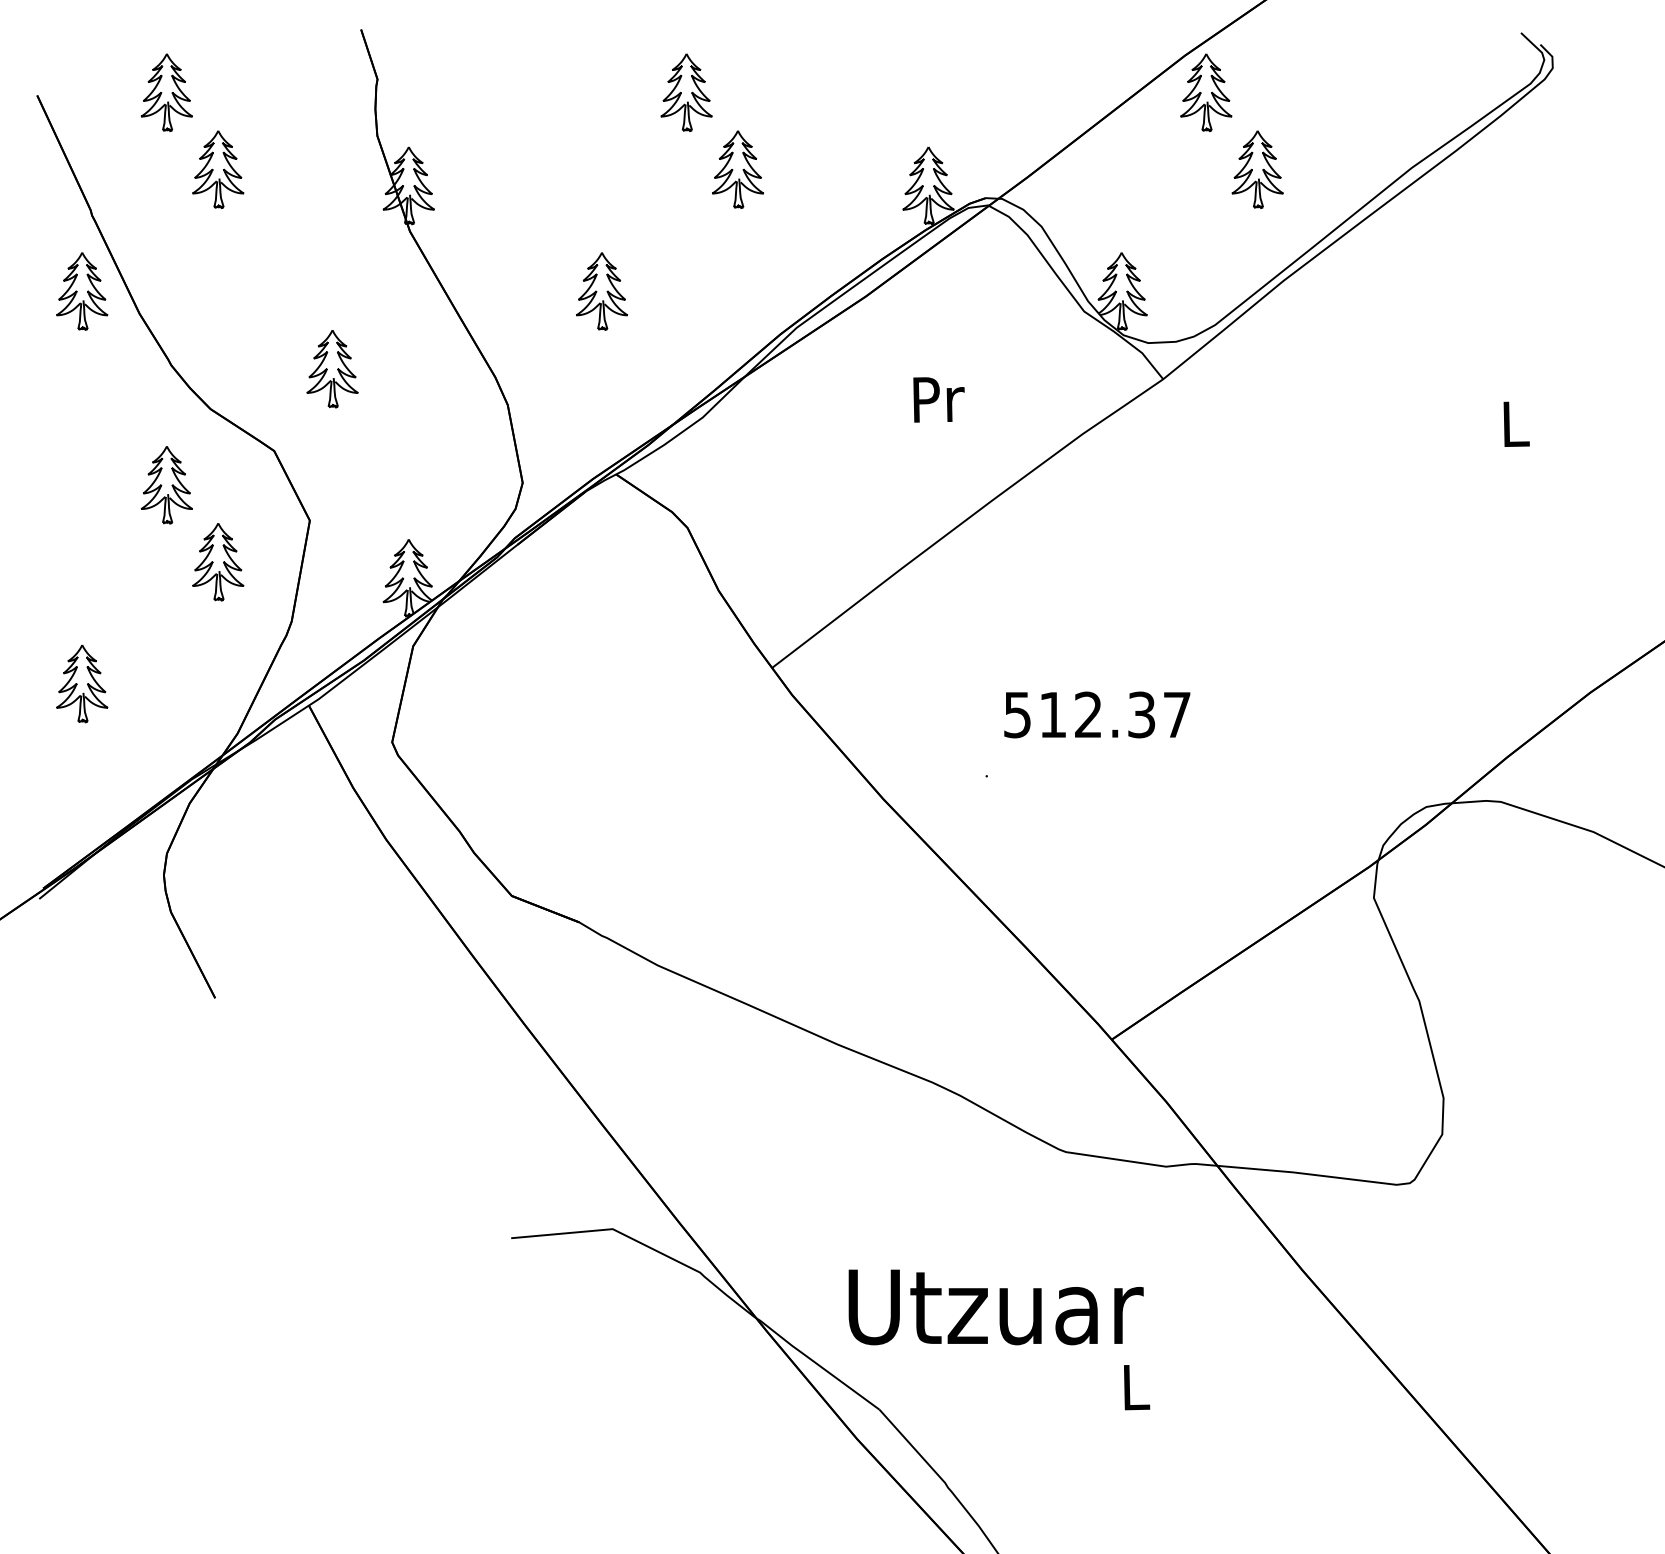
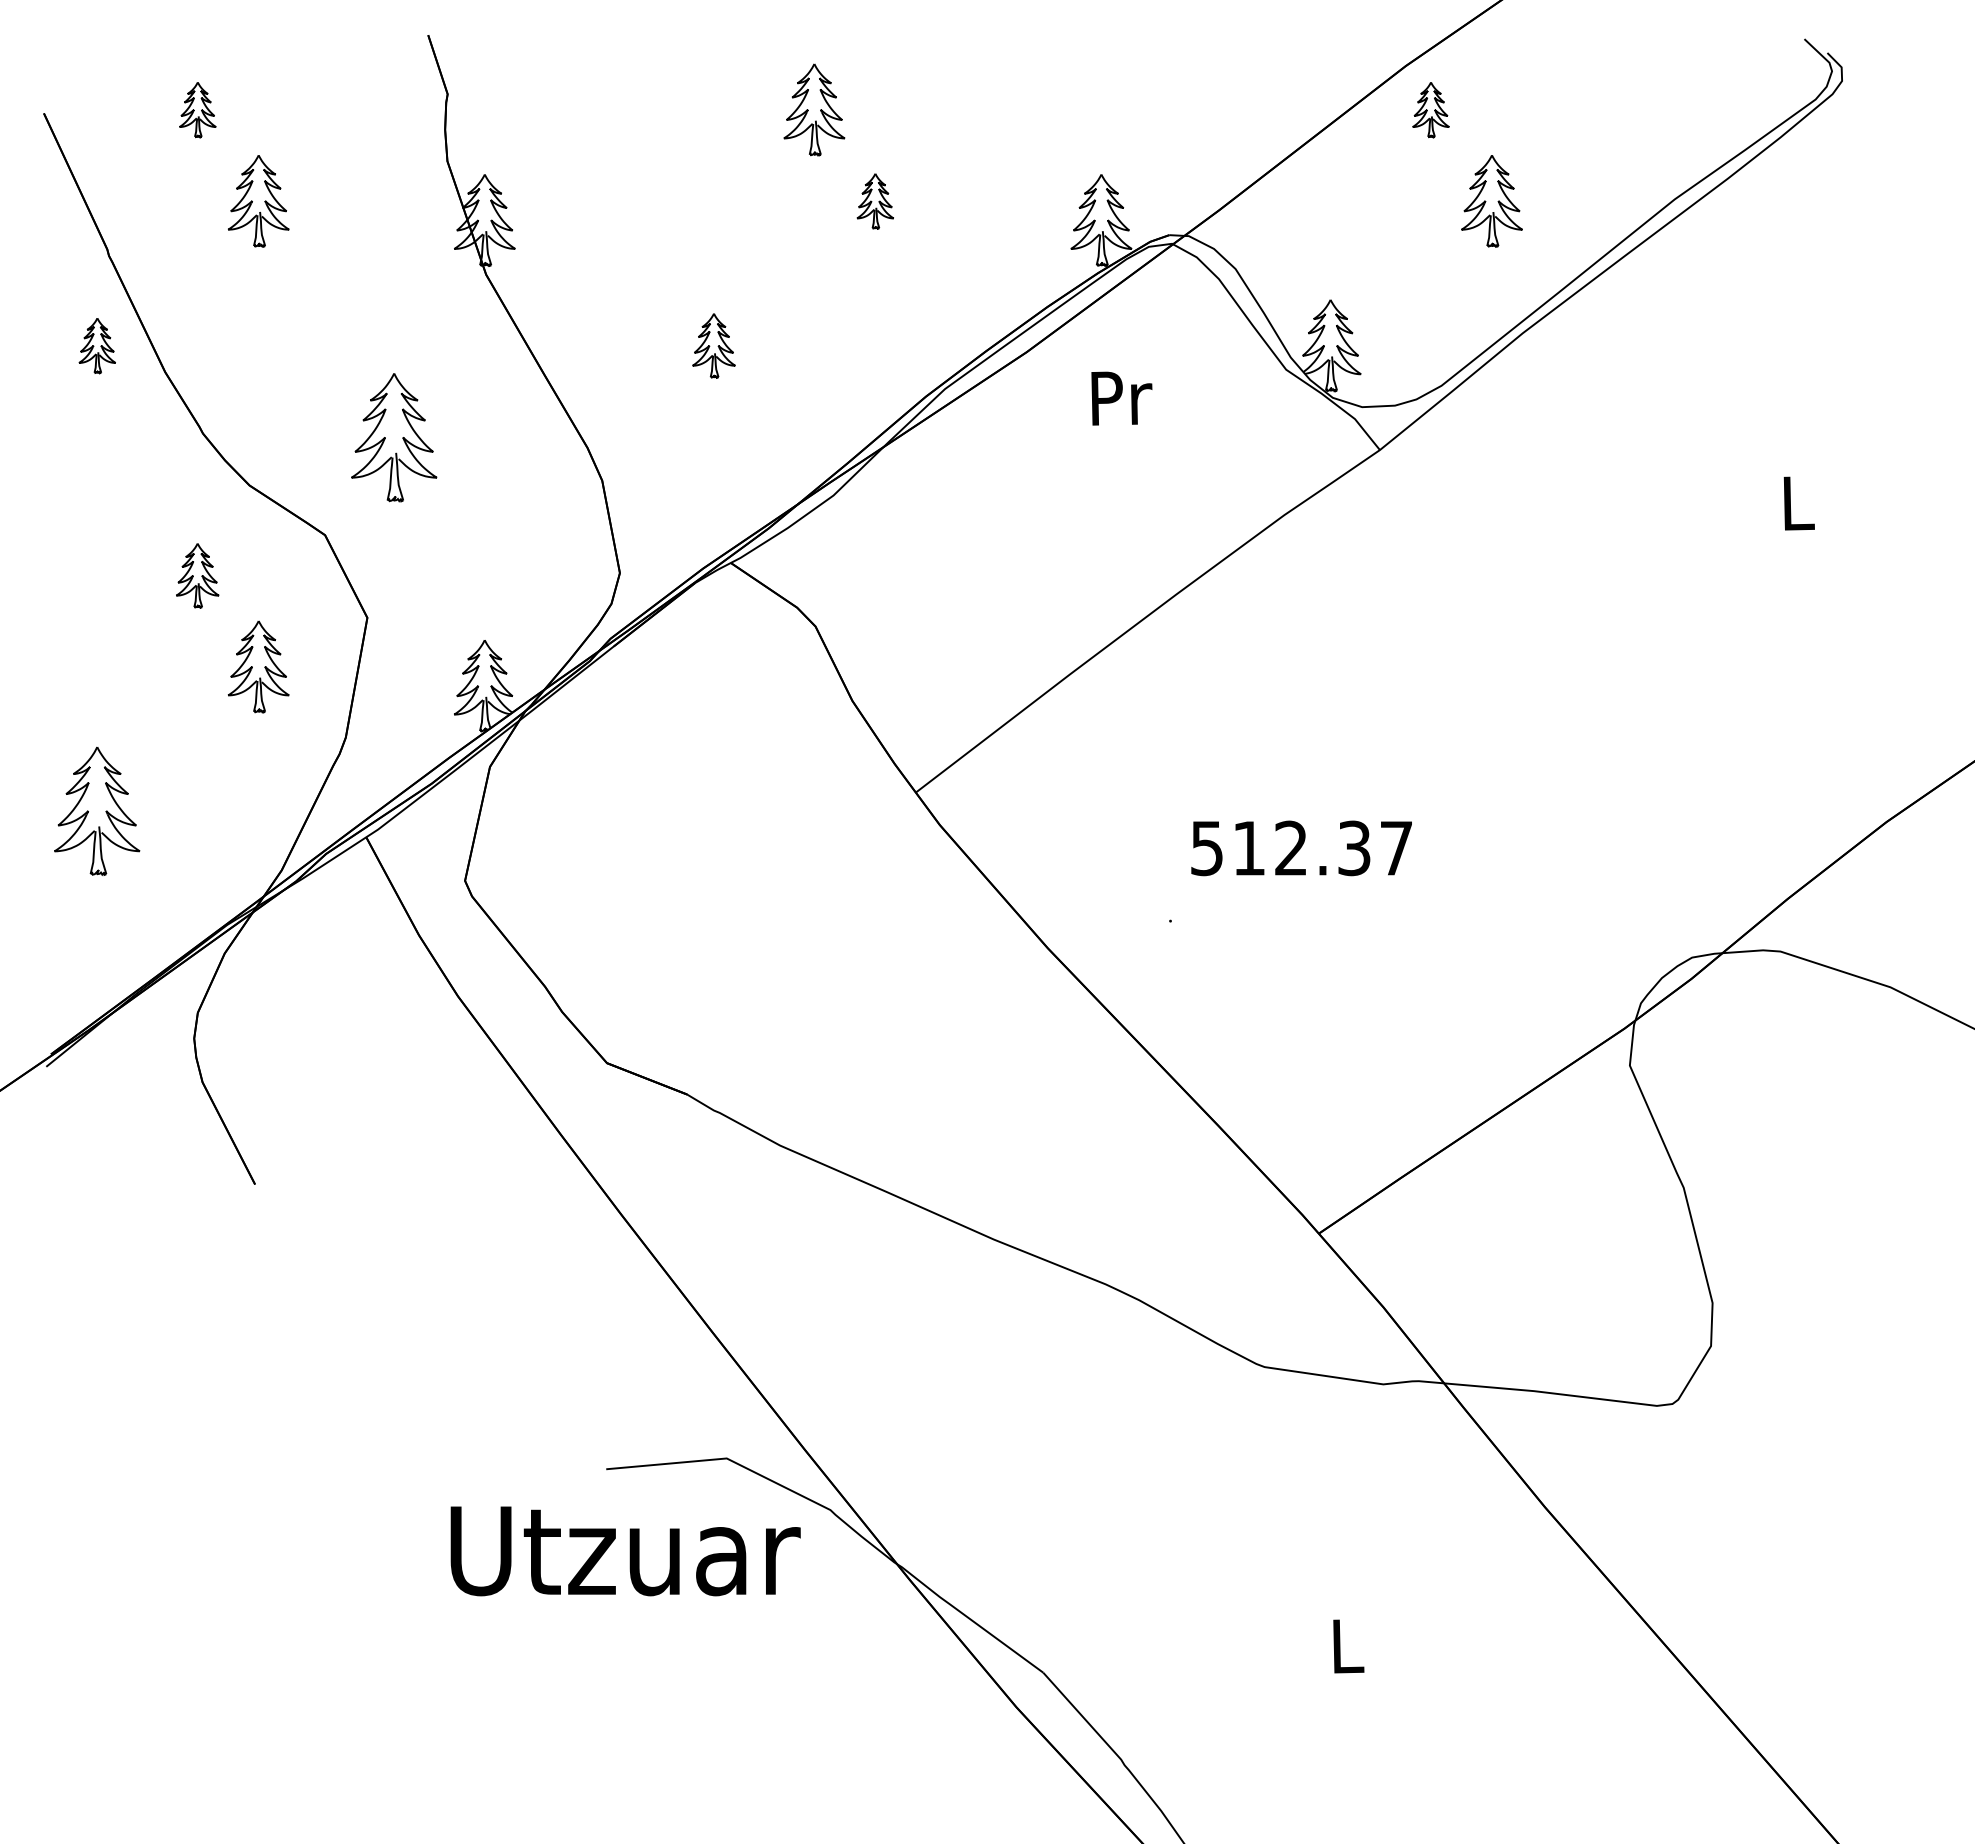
part: (166, 92) -> (197, 109), size x0.6
part: (1205, 92) -> (1430, 109), size x0.6
part: (738, 169) -> (875, 201), size x0.6
part: (82, 291) -> (97, 345), size x0.6
part: (601, 291) -> (713, 345), size x0.7
part: (332, 368) -> (394, 437), size x1.4
text: (938, 399) -> (1121, 398), moved
part: (166, 484) -> (197, 575), size x0.7
part: (82, 683) -> (97, 811), size x1.4
text: (996, 1307) -> (625, 1551), moved

